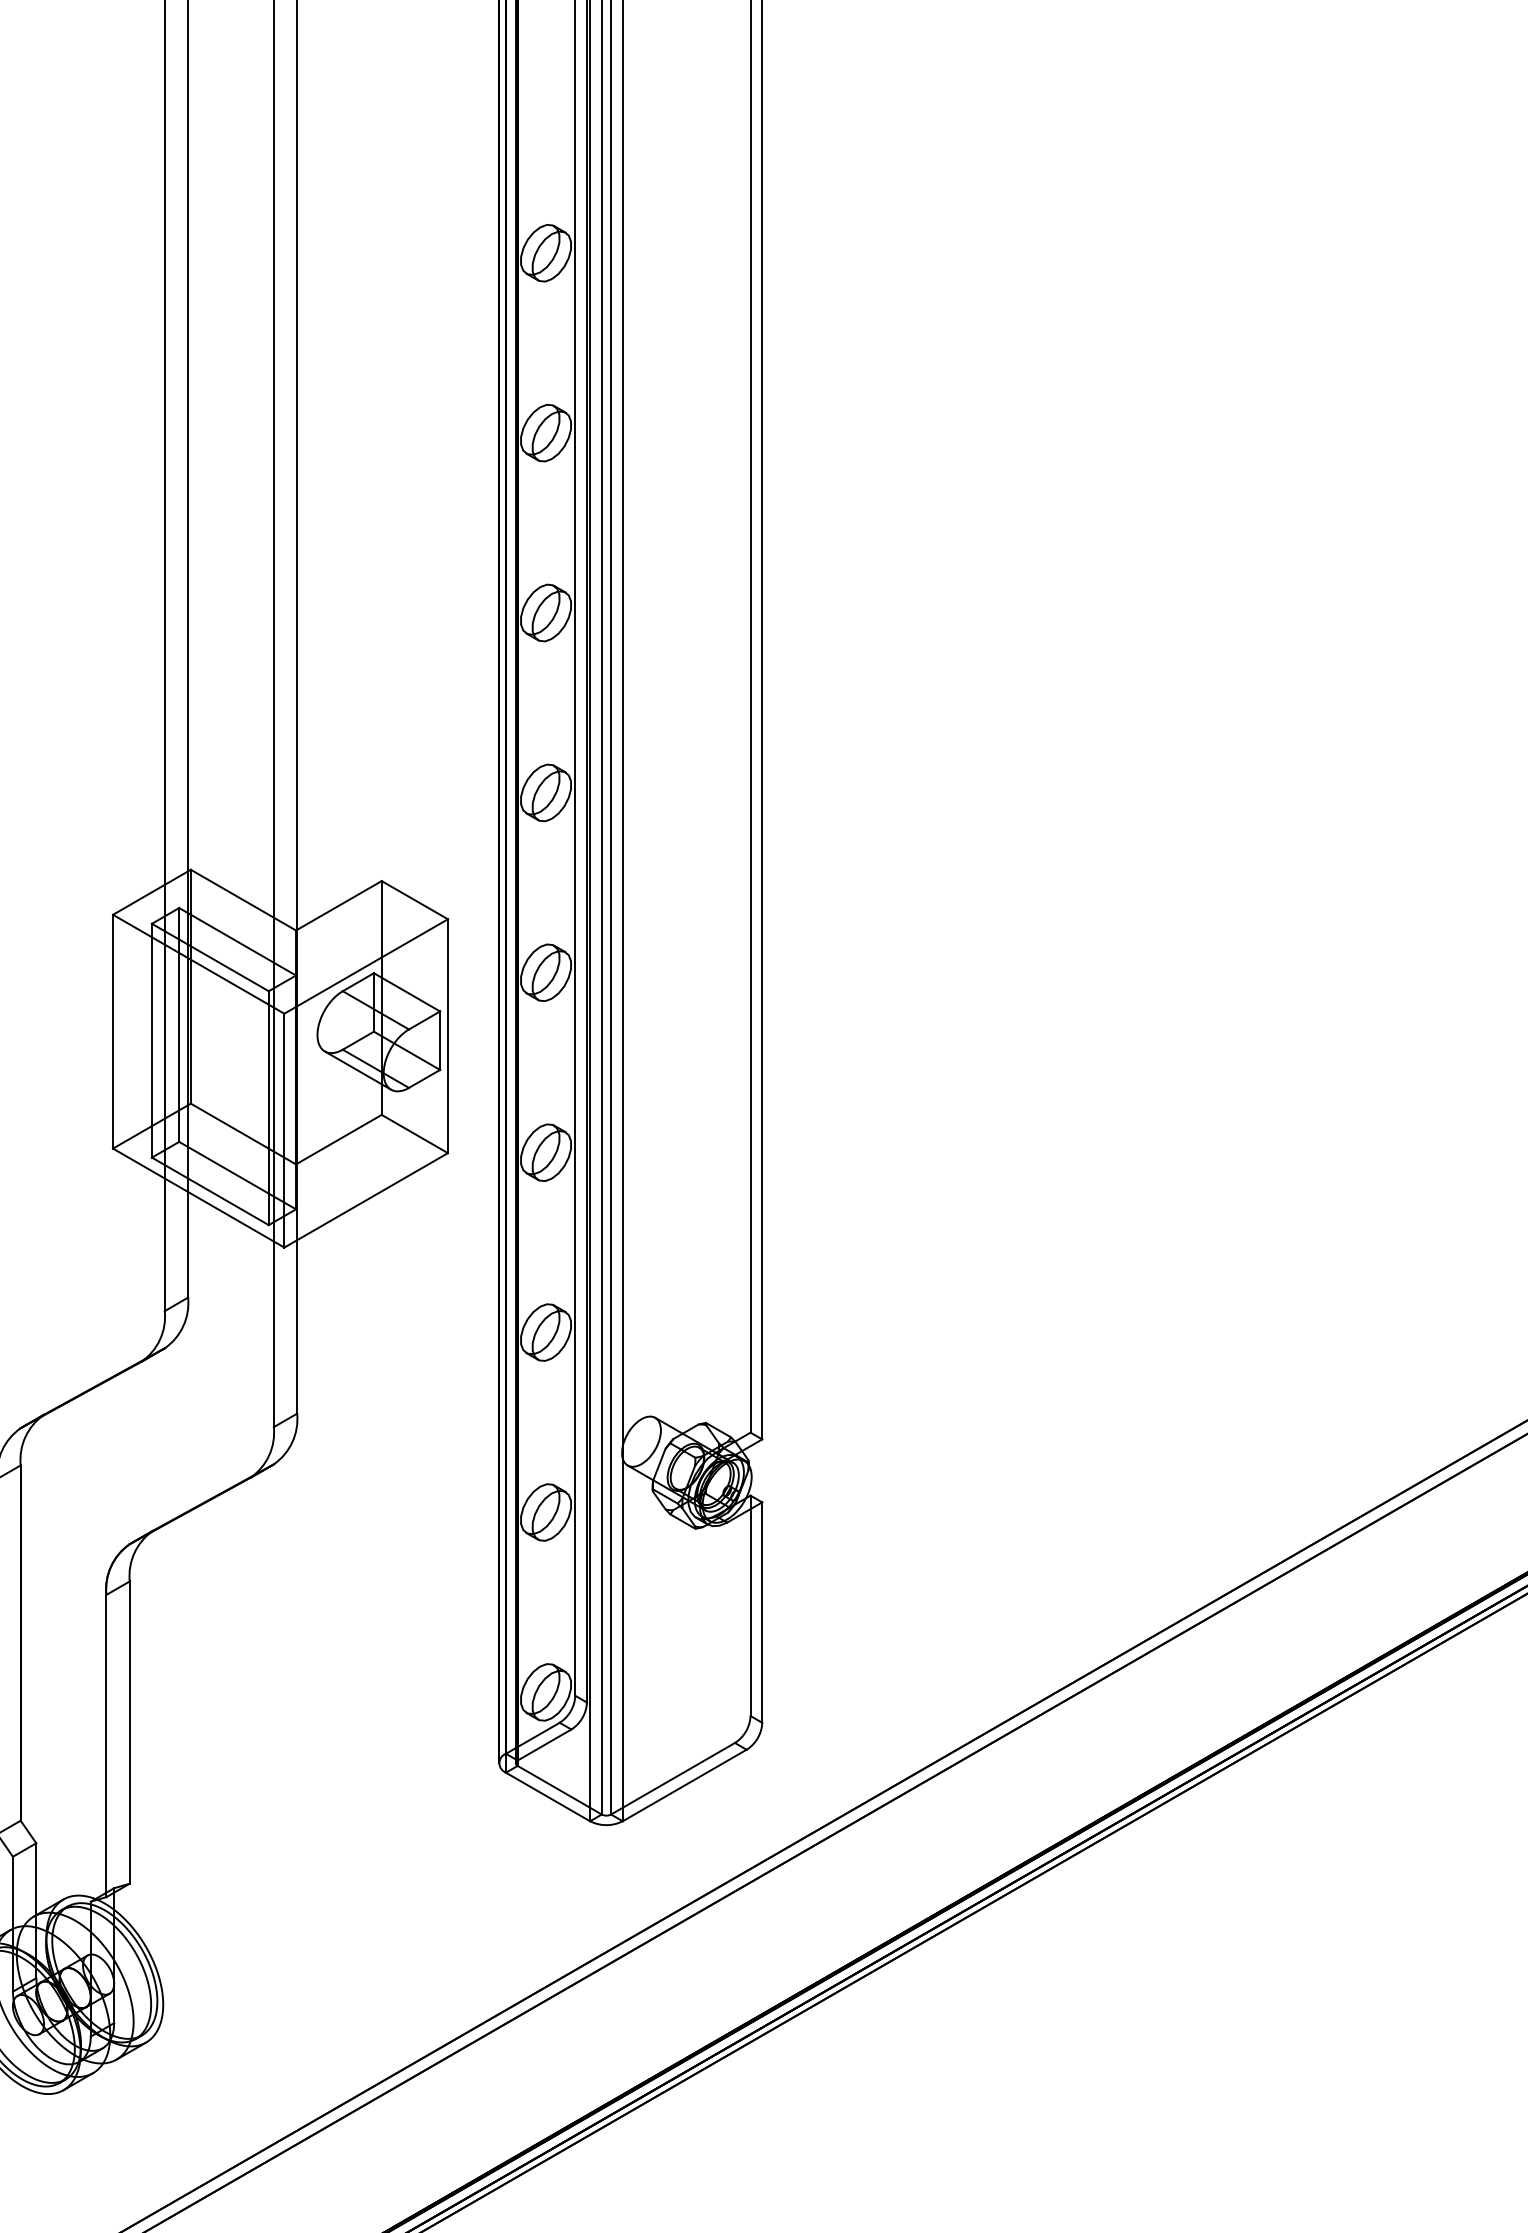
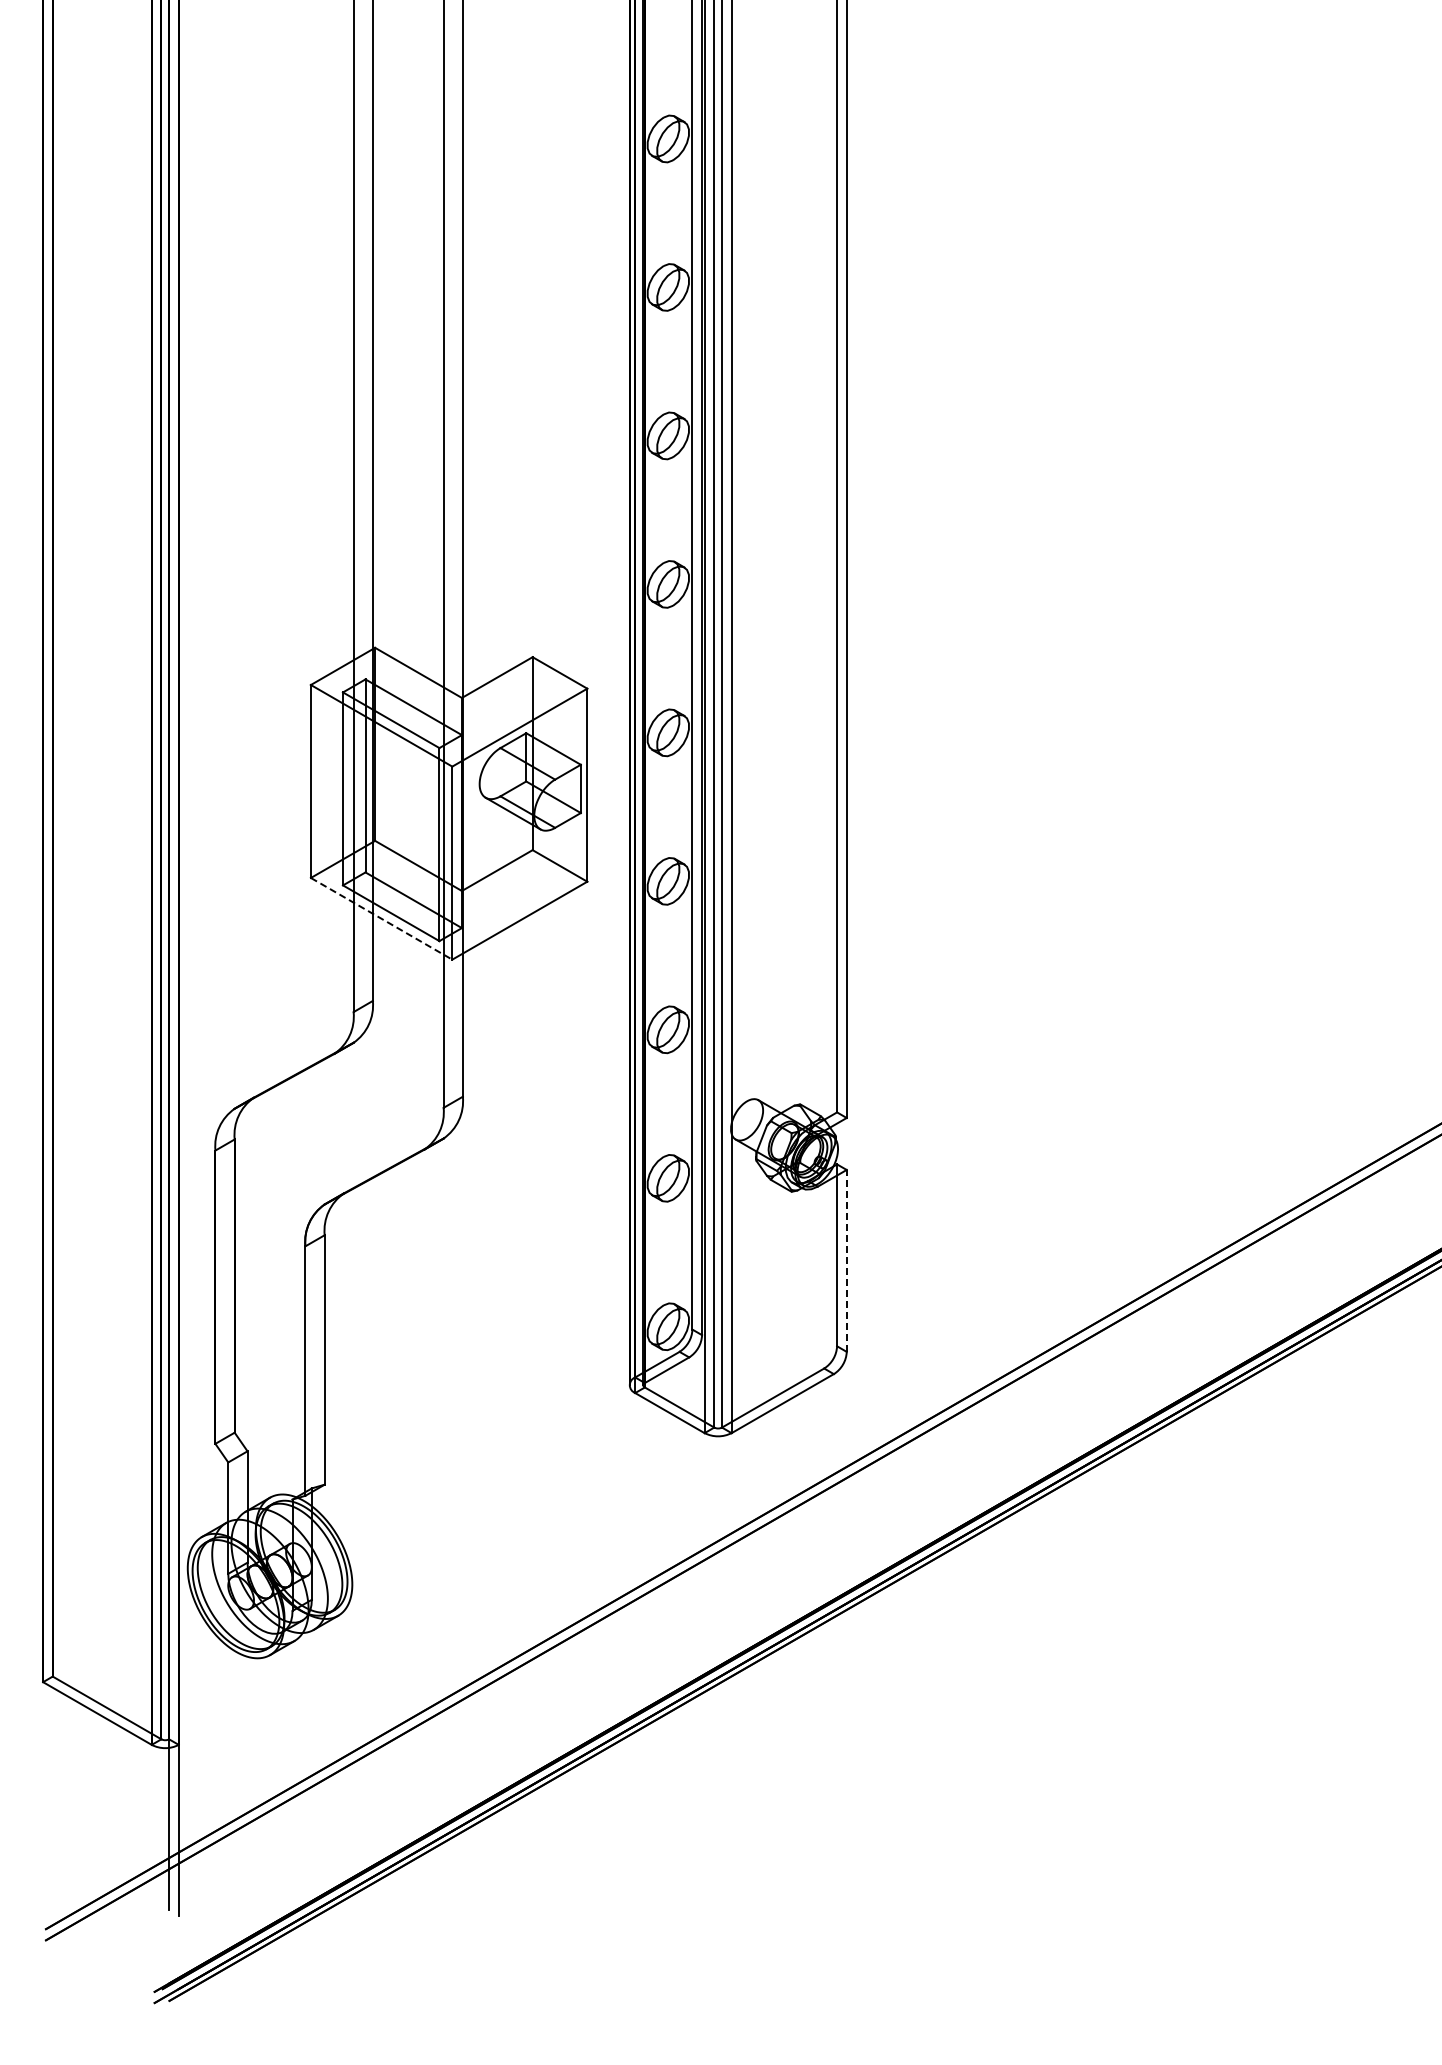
line: (198, 1197) -> (381, 918), solid -> dashed
line: (761, 1612) -> (846, 1260), solid -> dashed

